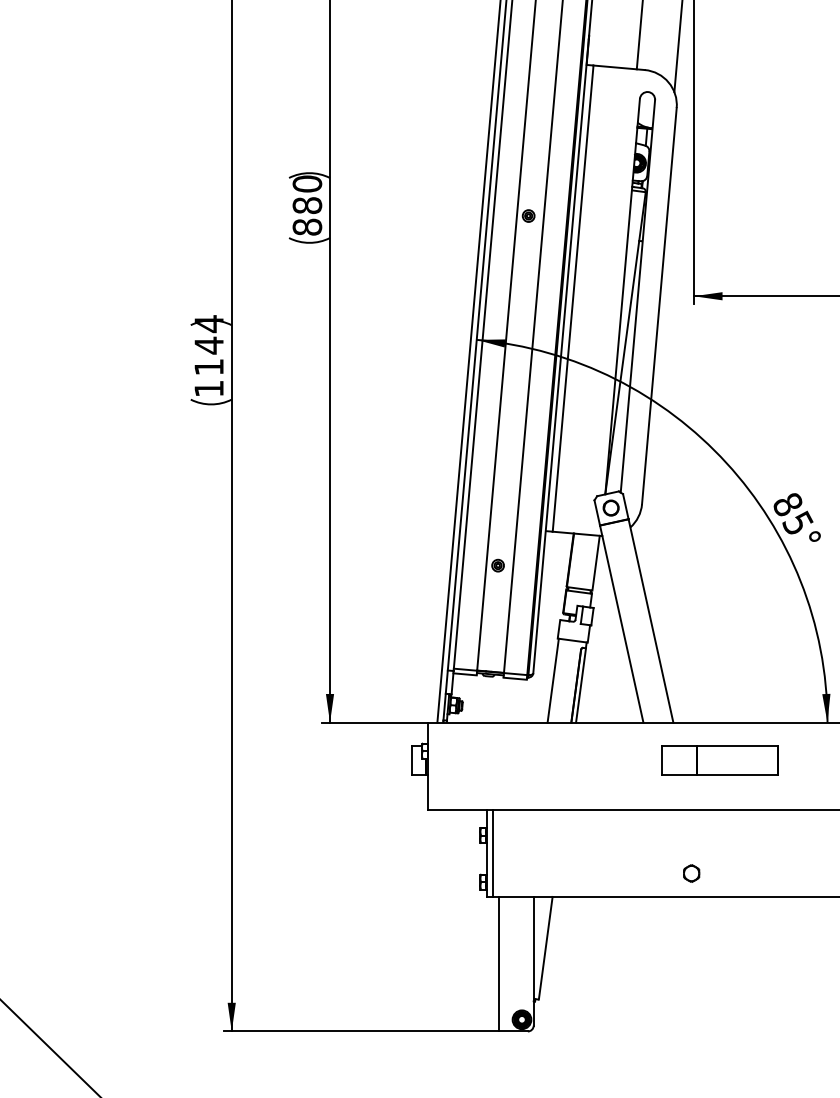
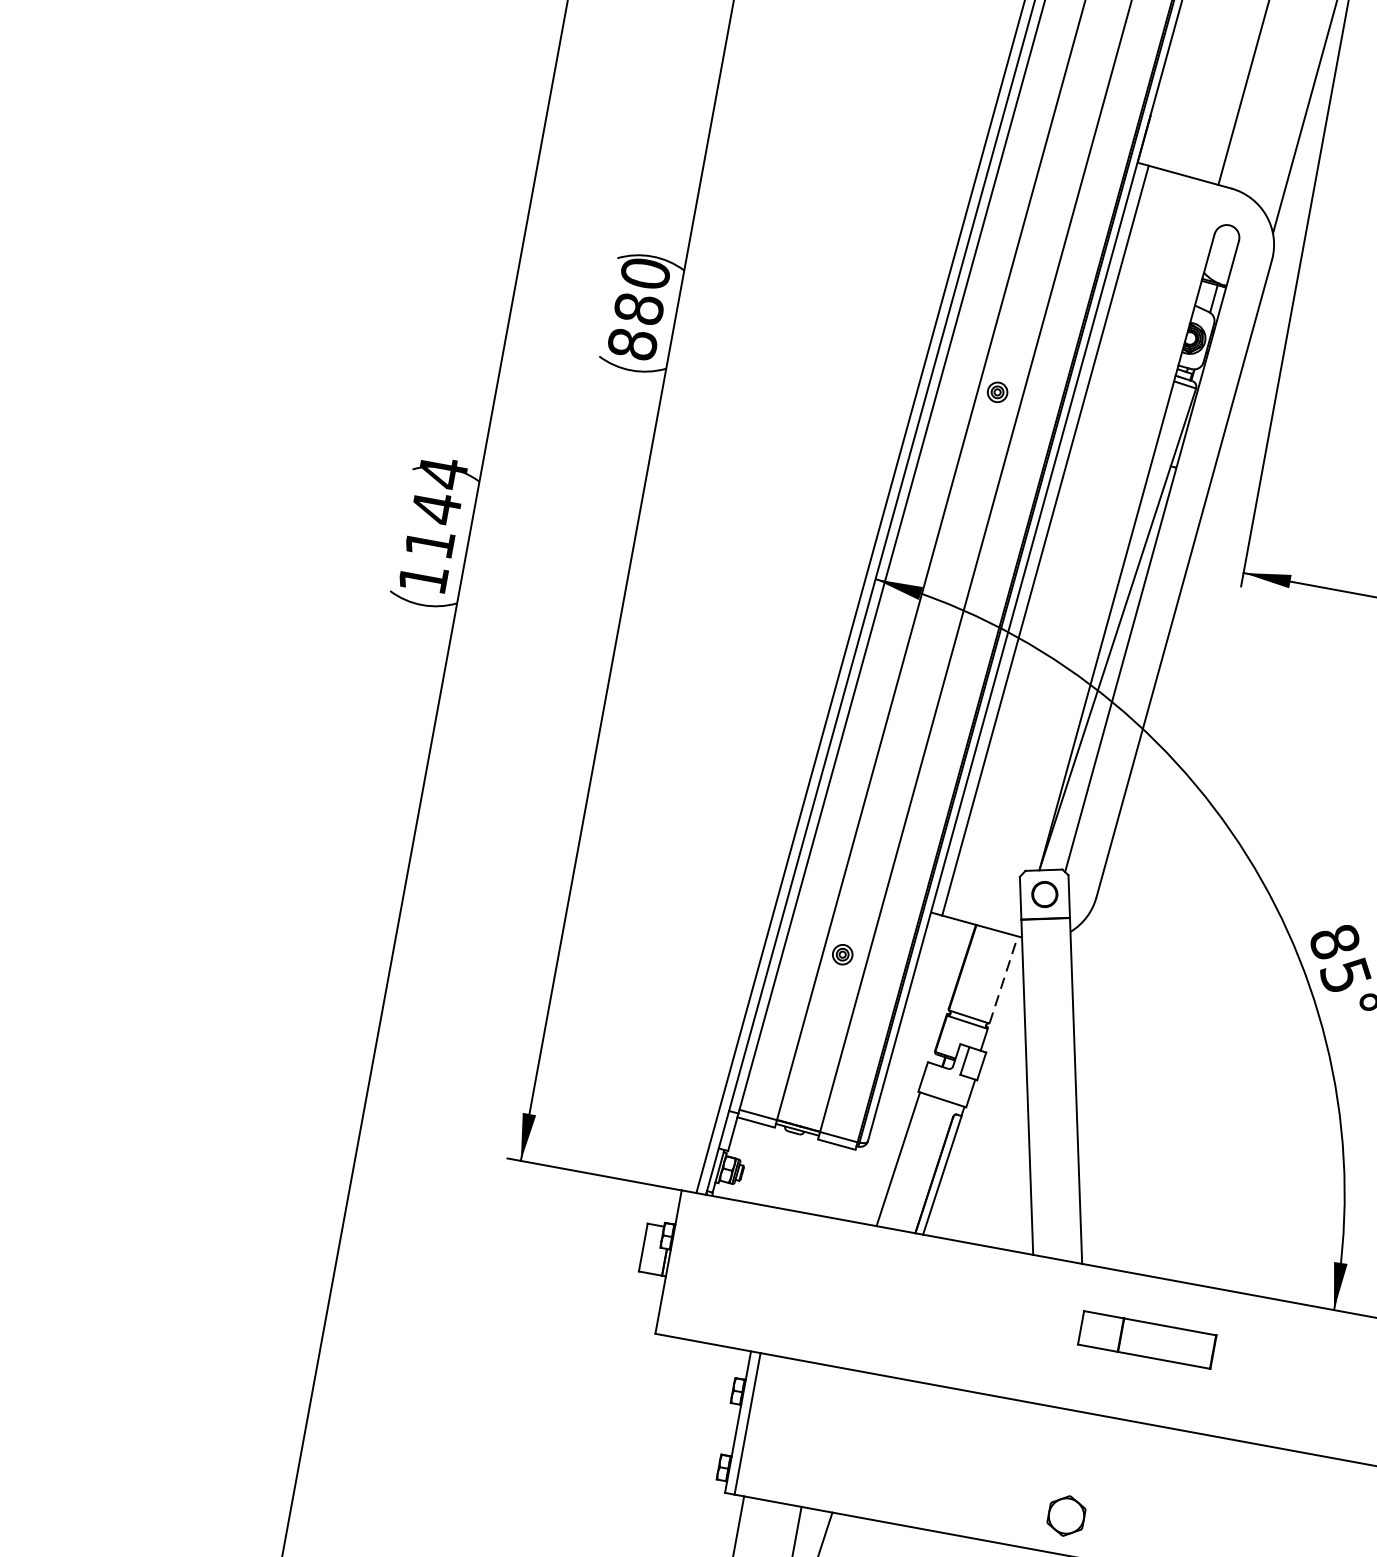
line: (596, 563) -> (1004, 980), solid -> dashed
part: (719, 760) -> (1146, 1339), size x0.7
part: (691, 873) -> (1066, 1515), size x1.4

